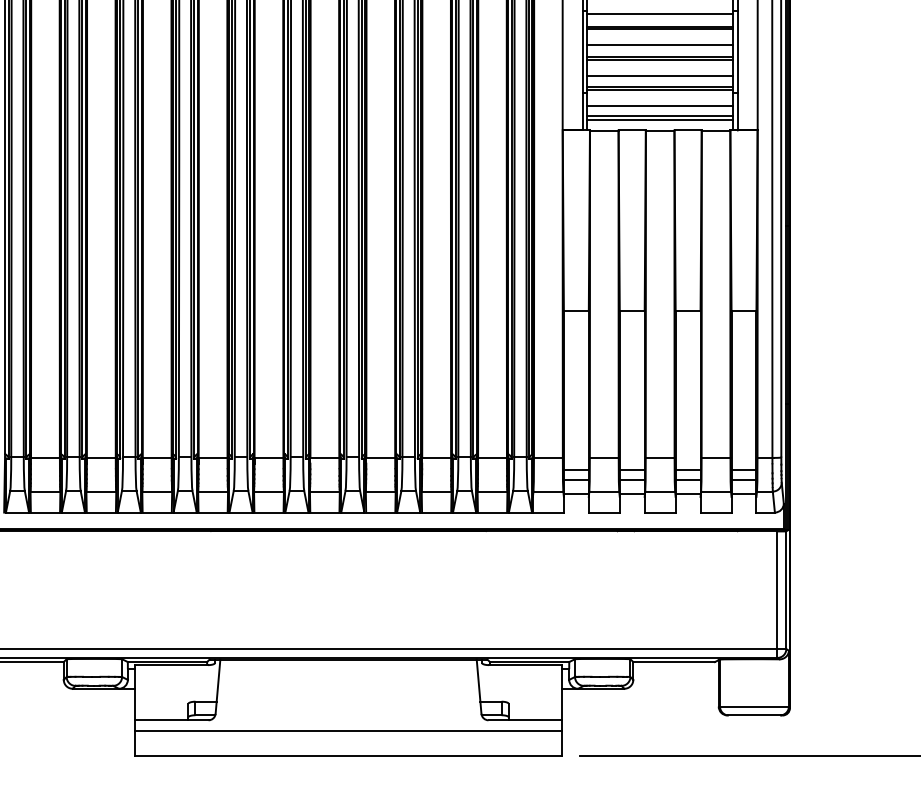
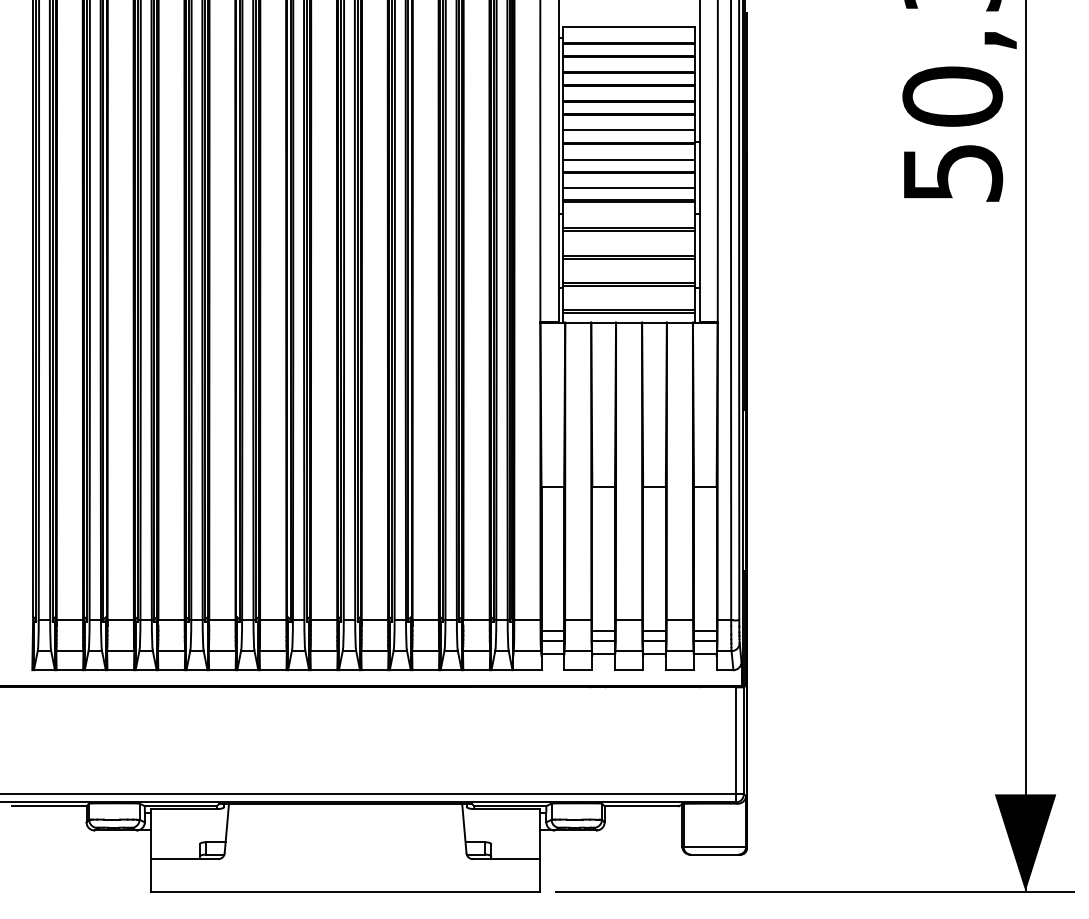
line: (659, 14) -> (628, 217), removed
line: (659, 45) -> (628, 245), removed
line: (659, 76) -> (628, 273), removed
line: (659, 106) -> (628, 300), removed
line: (348, 730) -> (345, 868), removed

